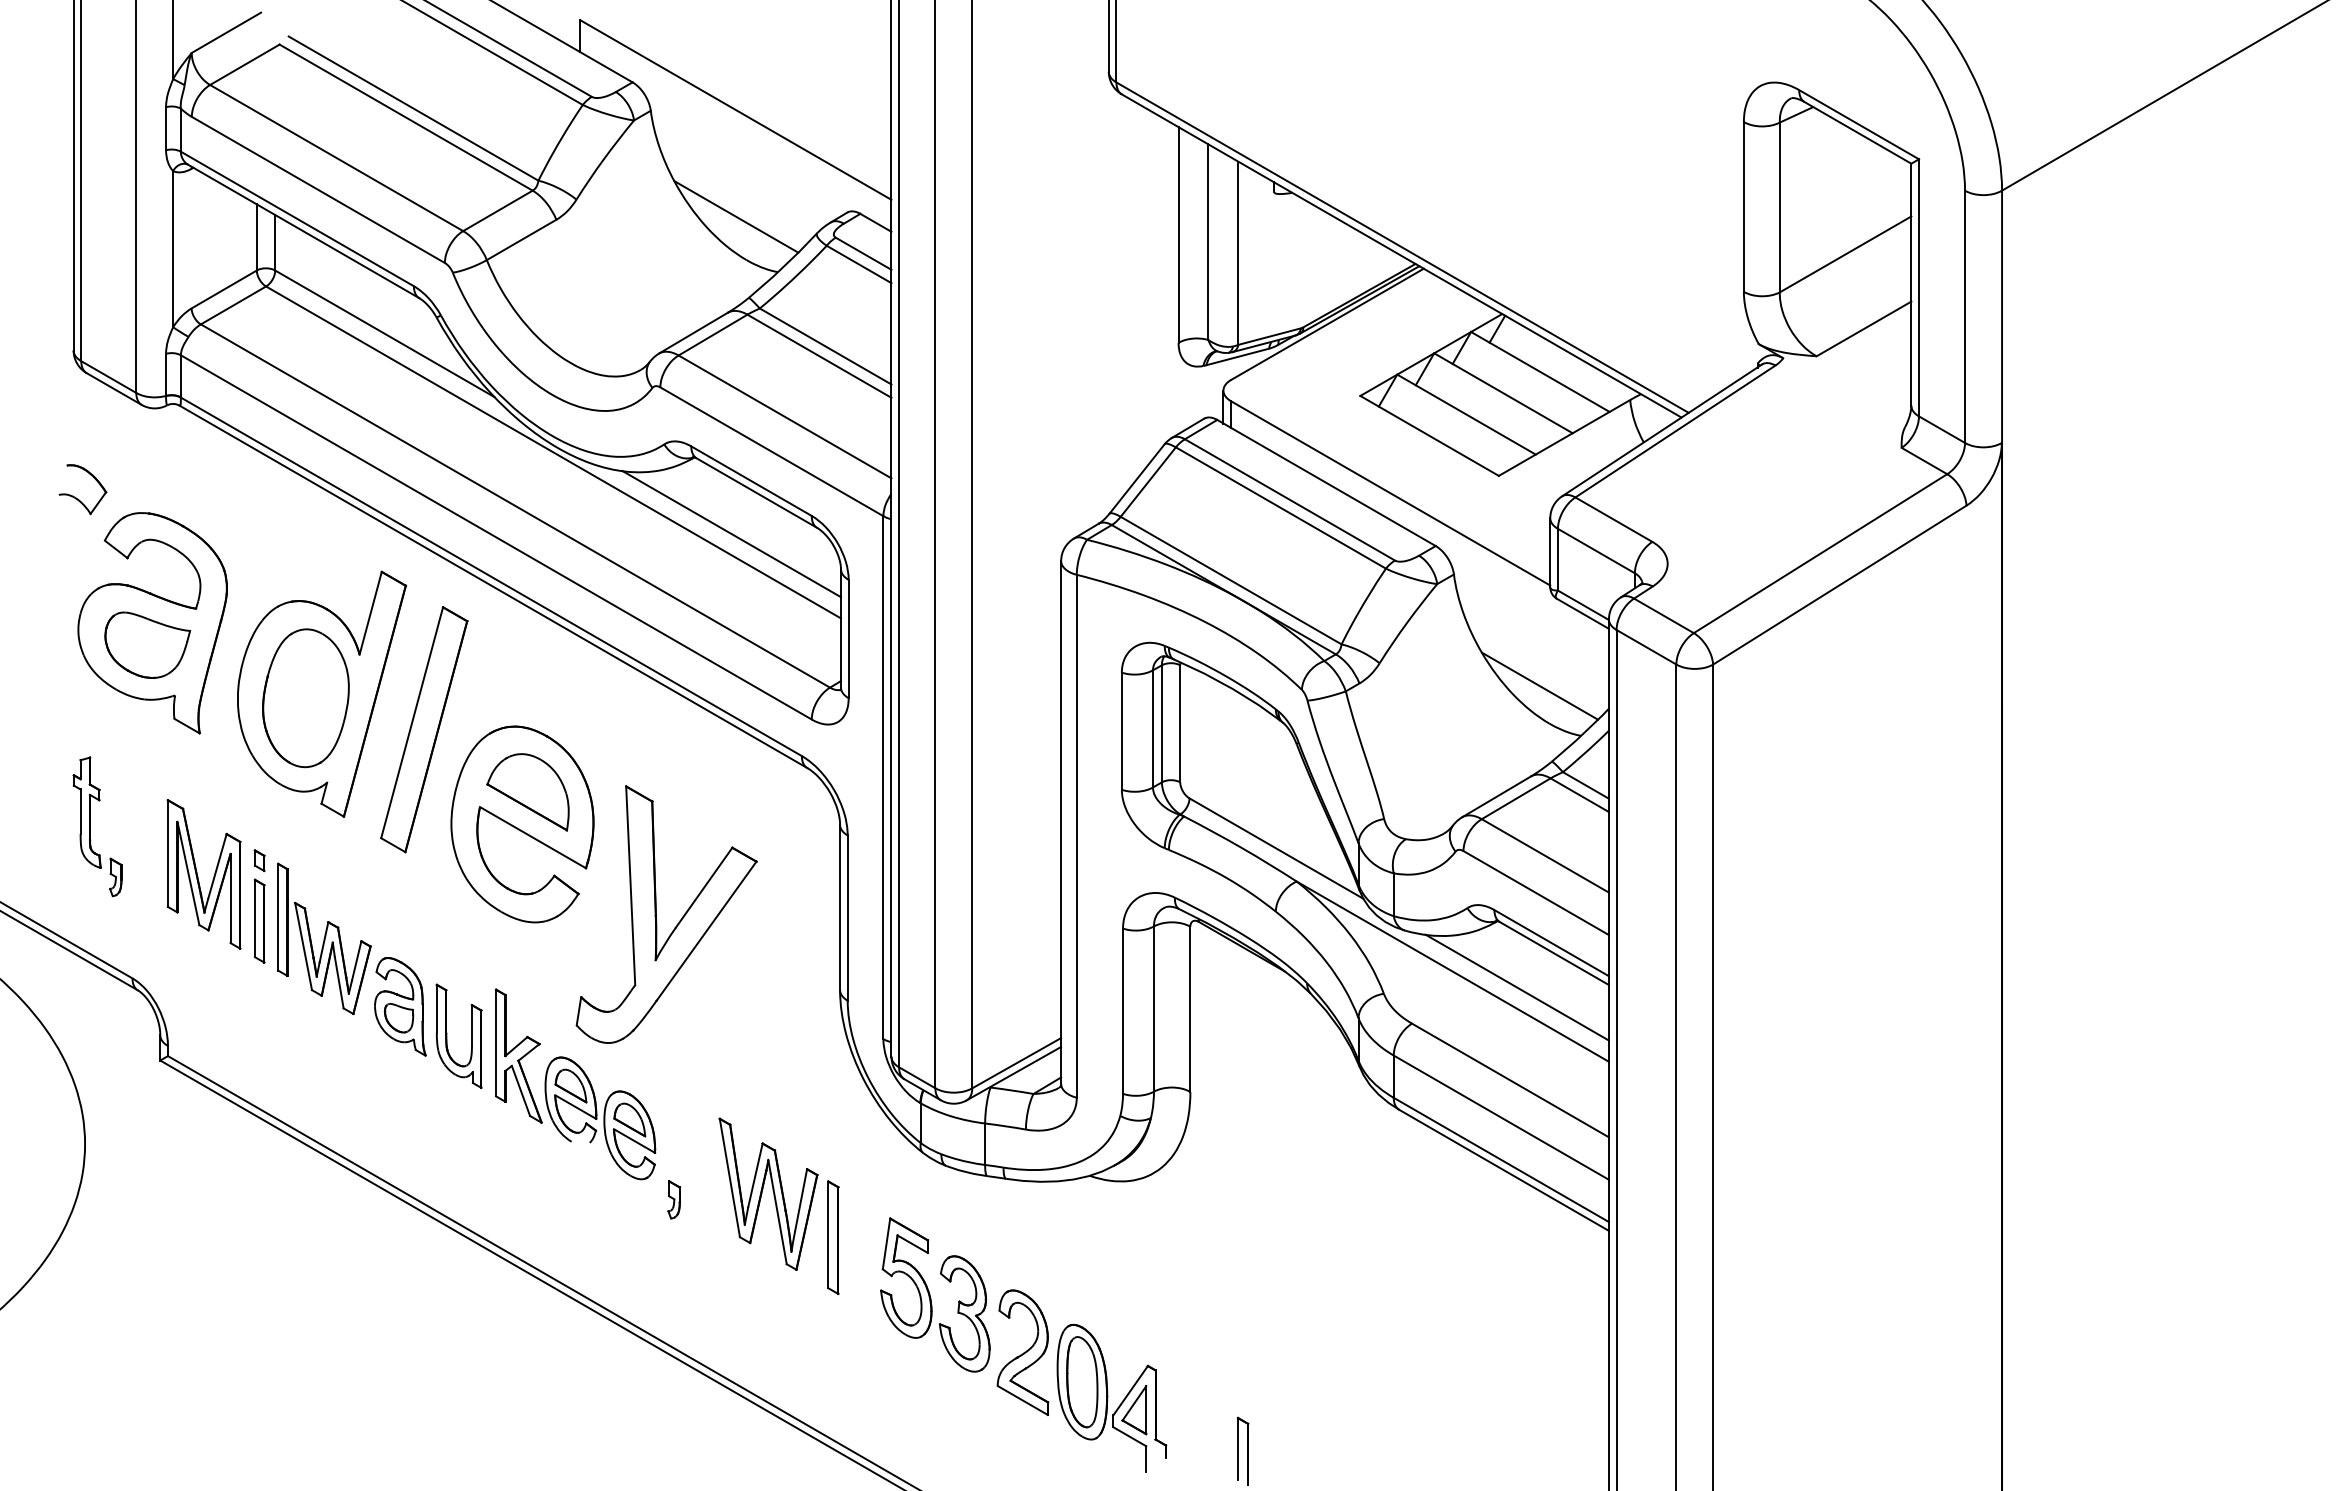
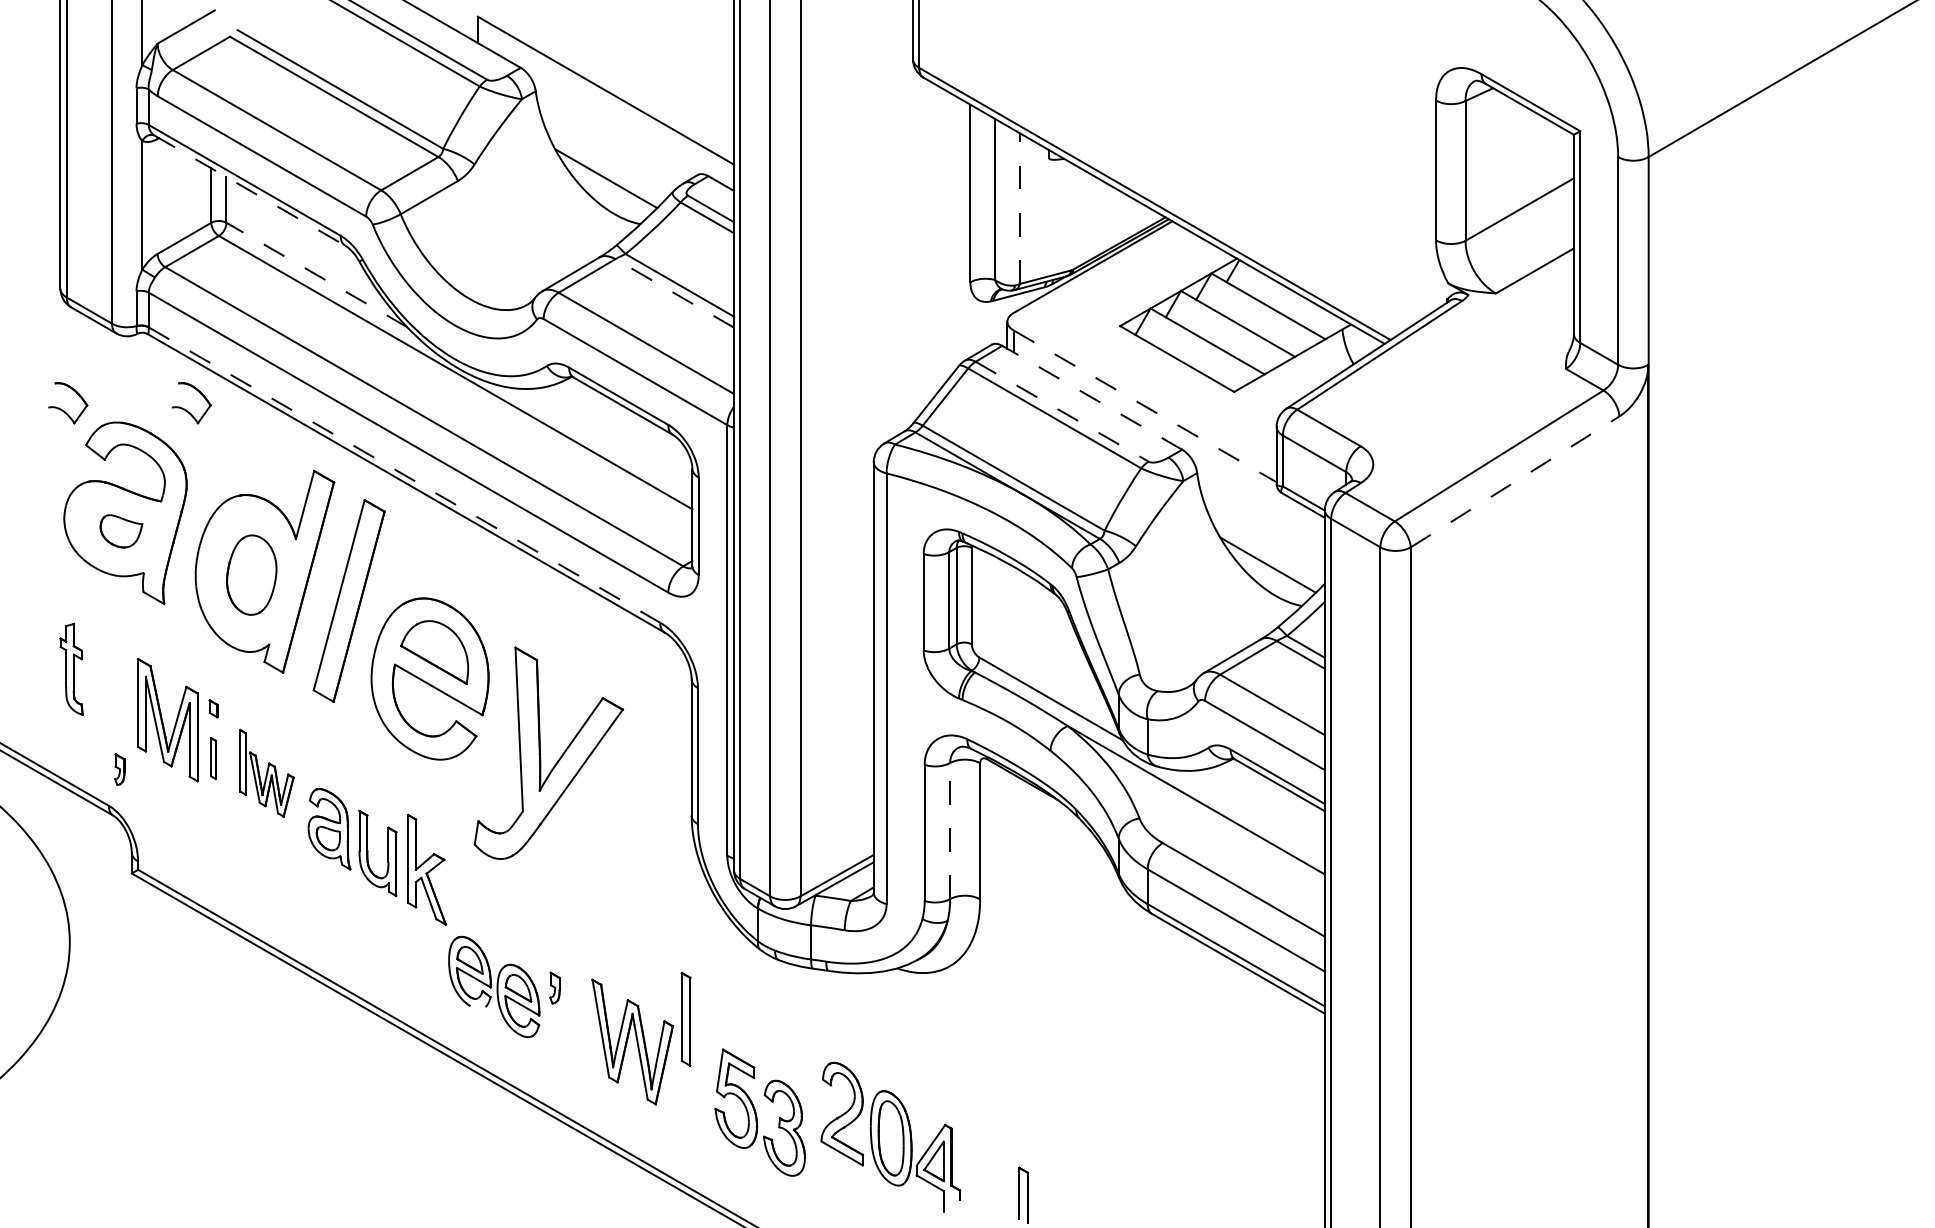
line: (303, 231) -> (249, 190), solid -> dashed
line: (1238, 253) -> (1019, 208), solid -> dashed
line: (385, 333) -> (317, 274), solid -> dashed
line: (819, 356) -> (674, 293), solid -> dashed
line: (1326, 482) -> (1092, 397), solid -> dashed
line: (1391, 493) -> (1145, 406), solid -> dashed
part: (226, 497) -> (186, 409), added
line: (1290, 500) -> (1062, 412), solid -> dashed
line: (731, 533) -> (602, 439), removed
line: (491, 576) -> (404, 474), solid -> dashed
line: (1839, 585) -> (1514, 482), solid -> dashed
part: (147, 644) -> (121, 530), size x0.6
part: (305, 698) -> (251, 575), size x0.7
part: (115, 877) -> (119, 769), moved
part: (259, 920) -> (213, 758), size x0.6
part: (324, 938) -> (267, 772), size x0.7
line: (1516, 987) -> (1248, 813), removed
line: (1153, 1009) -> (949, 831), solid -> dashed
part: (600, 1118) -> (494, 987), moved
part: (768, 1193) -> (632, 1041), moved
part: (935, 1294) -> (760, 1112), moved

